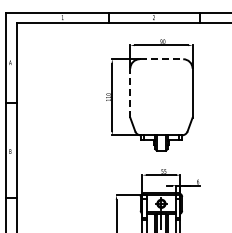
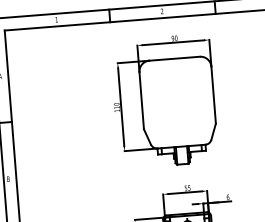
line: (161, 59) -> (174, 59), dashed -> solid
line: (130, 93) -> (141, 101), dashed -> solid

